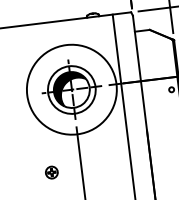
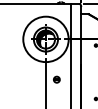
part: (51, 172) -> (56, 79), moved

